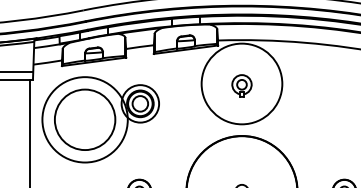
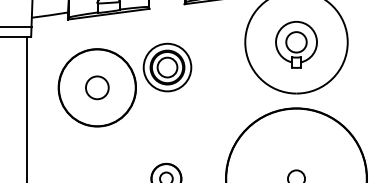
part: (241, 85) -> (295, 44), size x1.67
circle: (84, 119) -> (96, 87), added
circle: (84, 119) -> (96, 87), size x0.71

